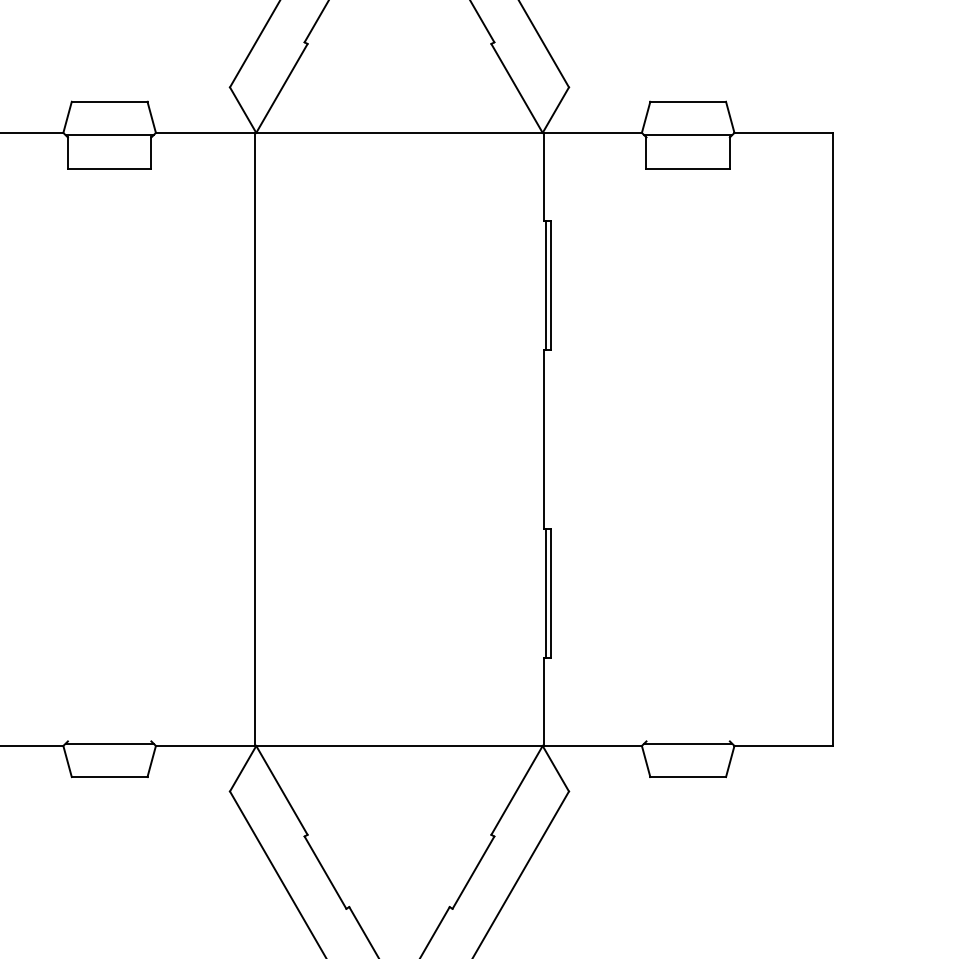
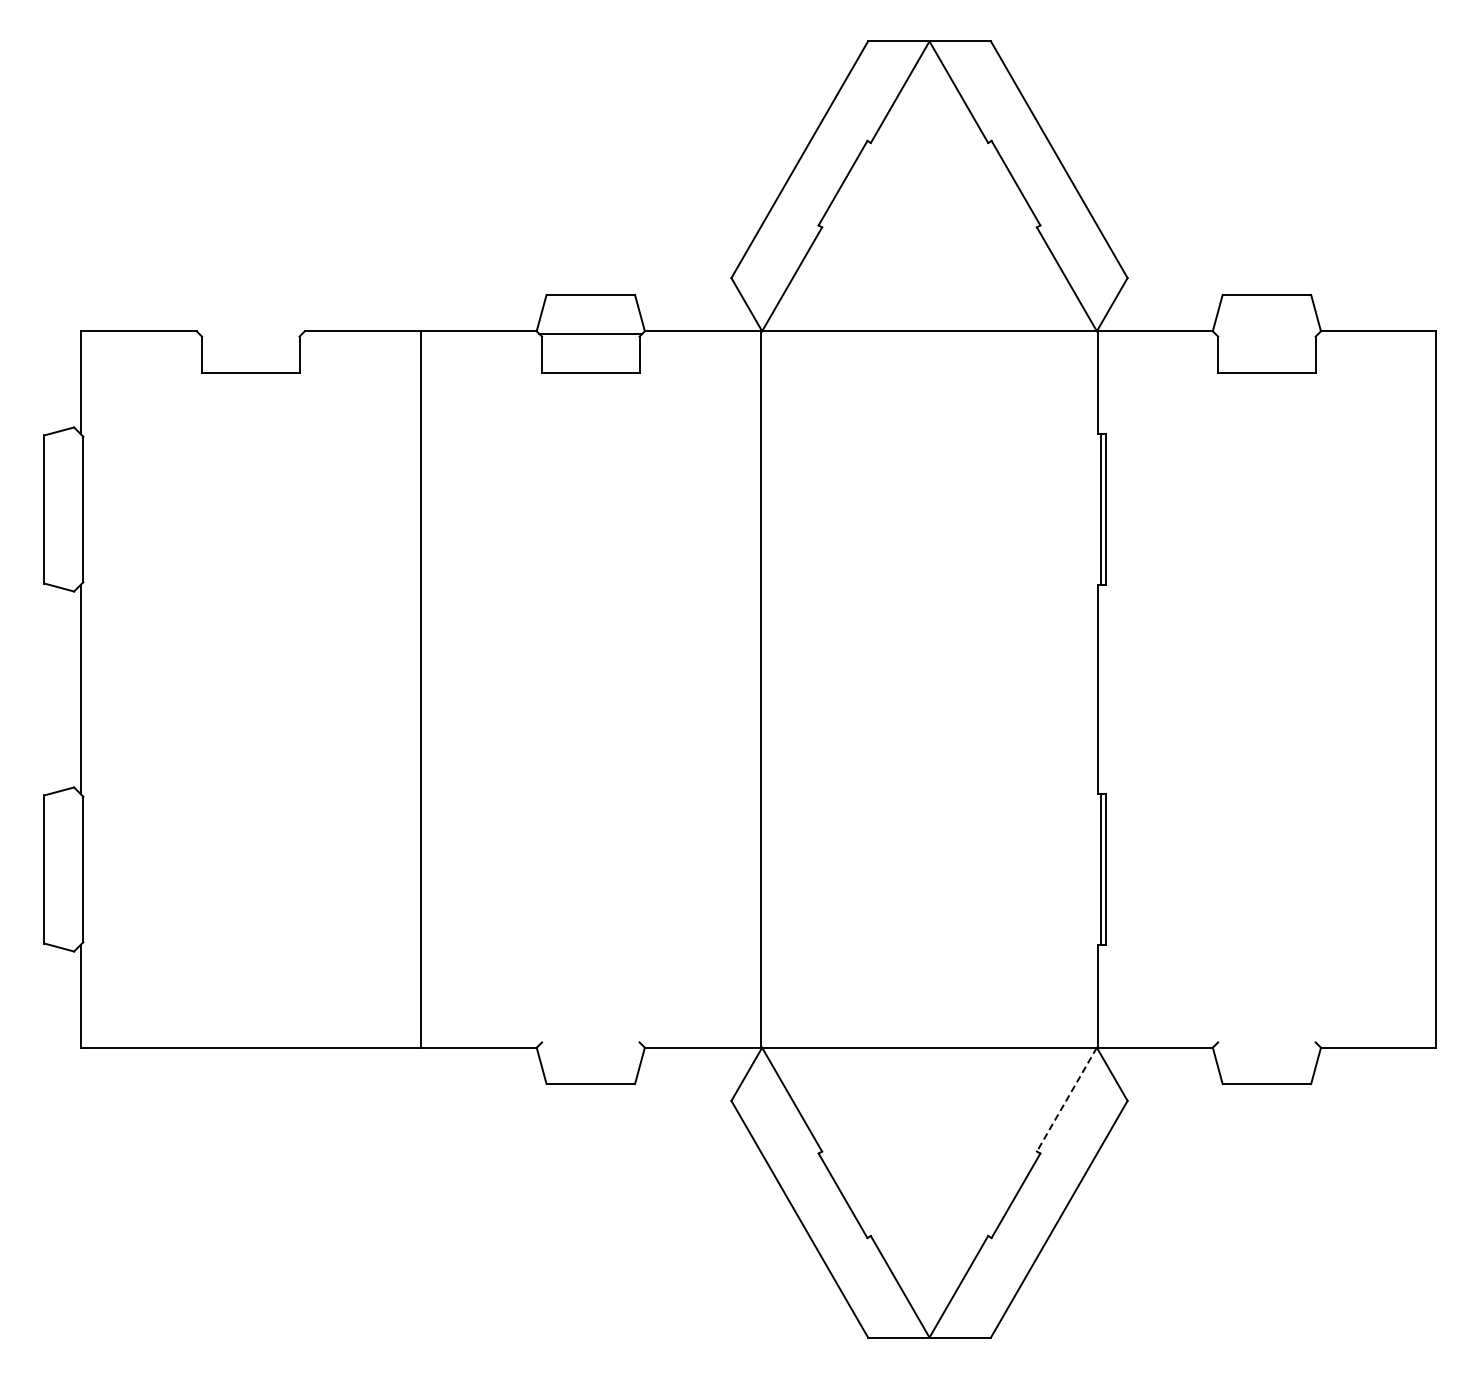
line: (687, 134) -> (1266, 333), removed
line: (109, 744) -> (590, 1045), removed
line: (687, 744) -> (1266, 1045), removed
line: (516, 790) -> (1066, 1099), solid -> dashed

